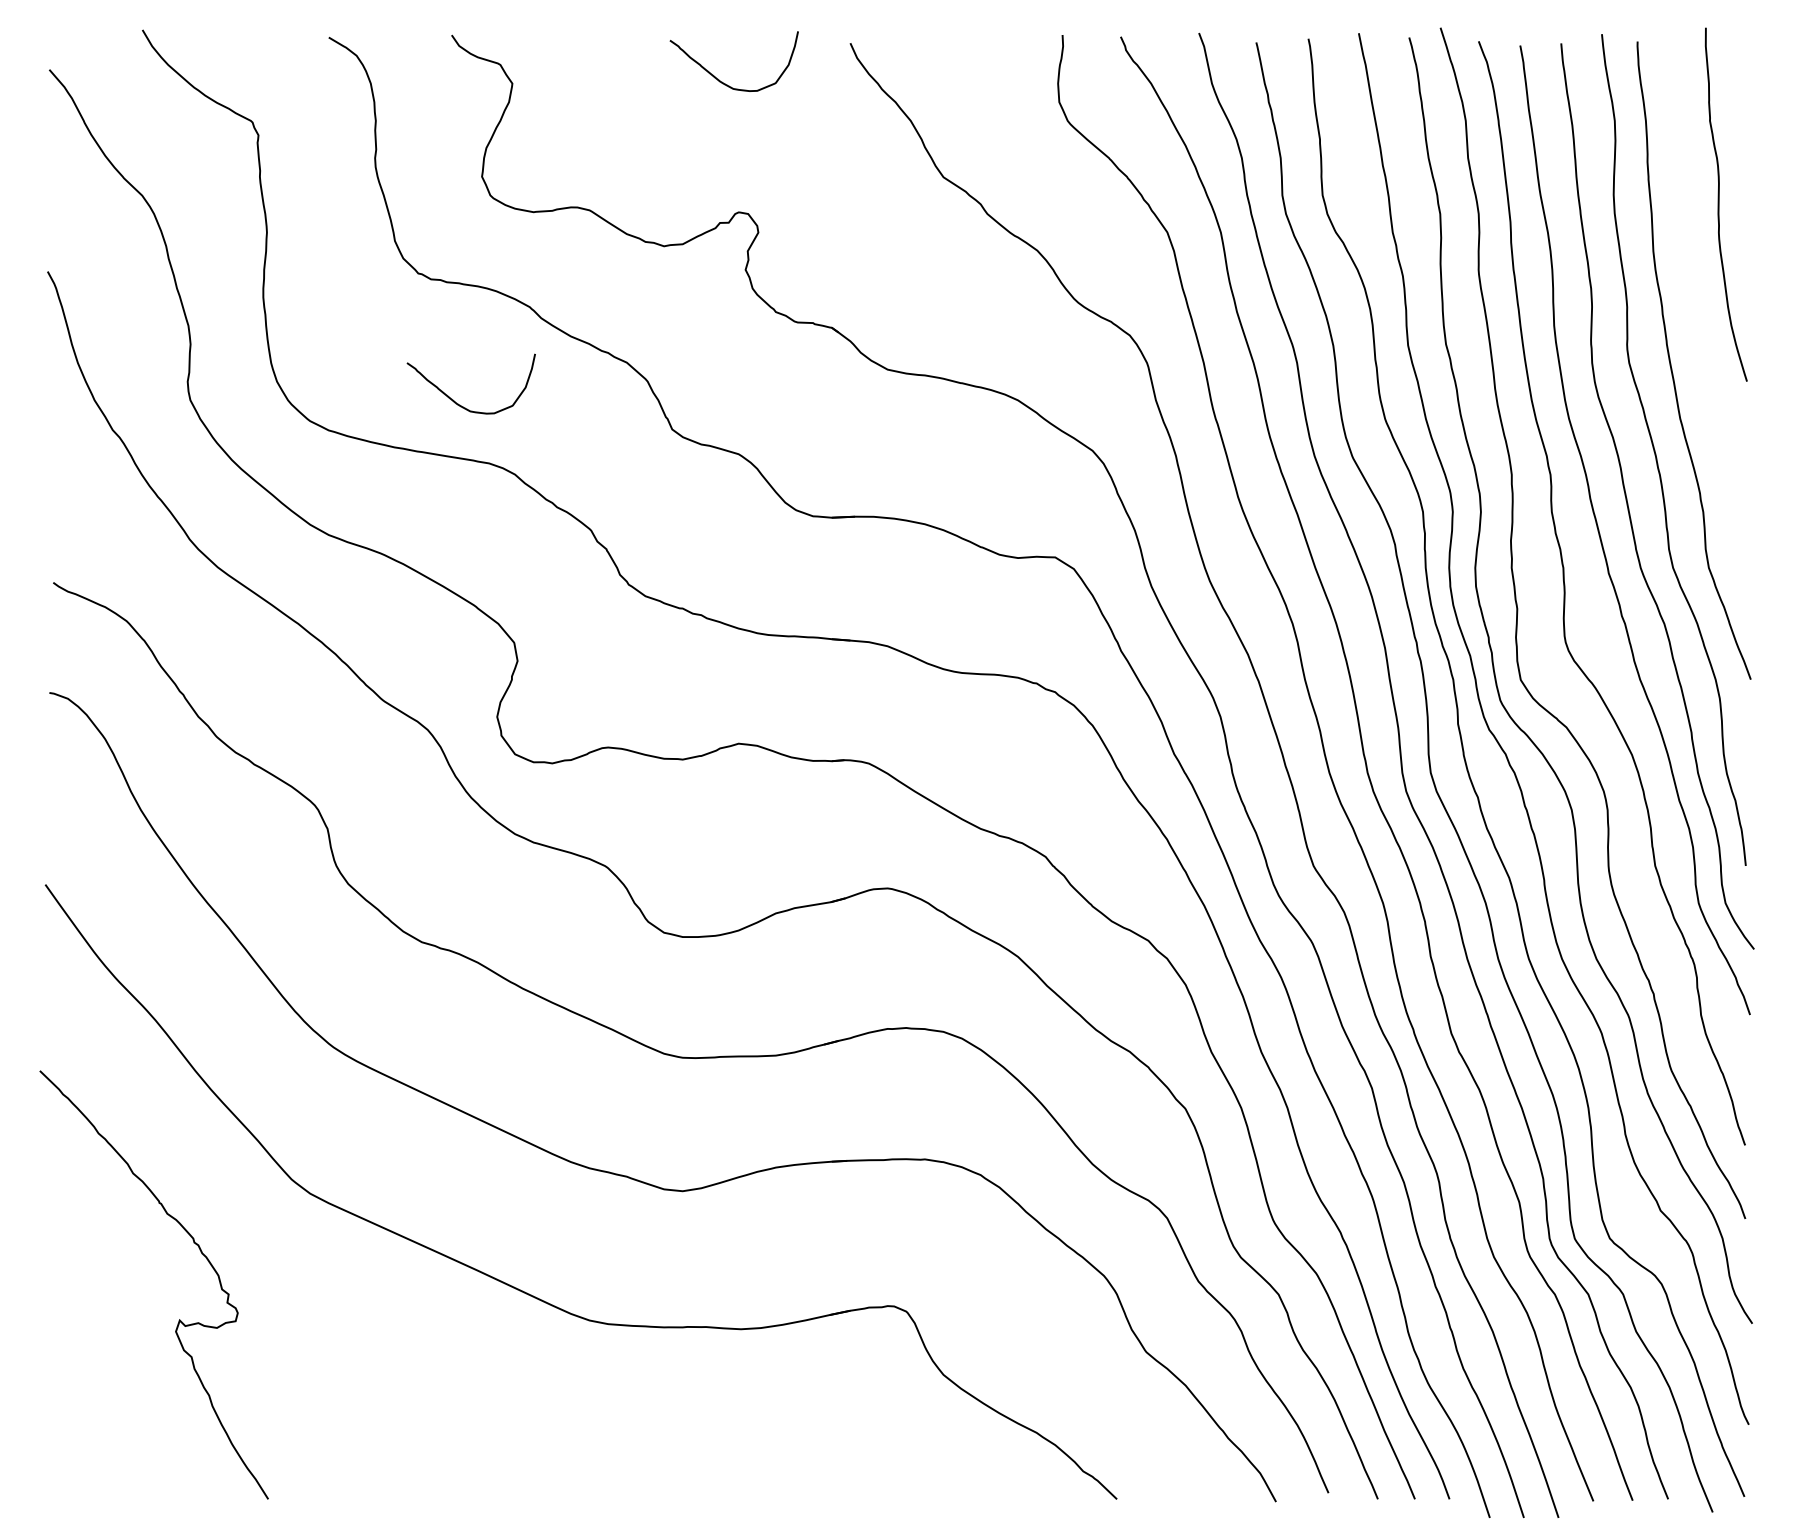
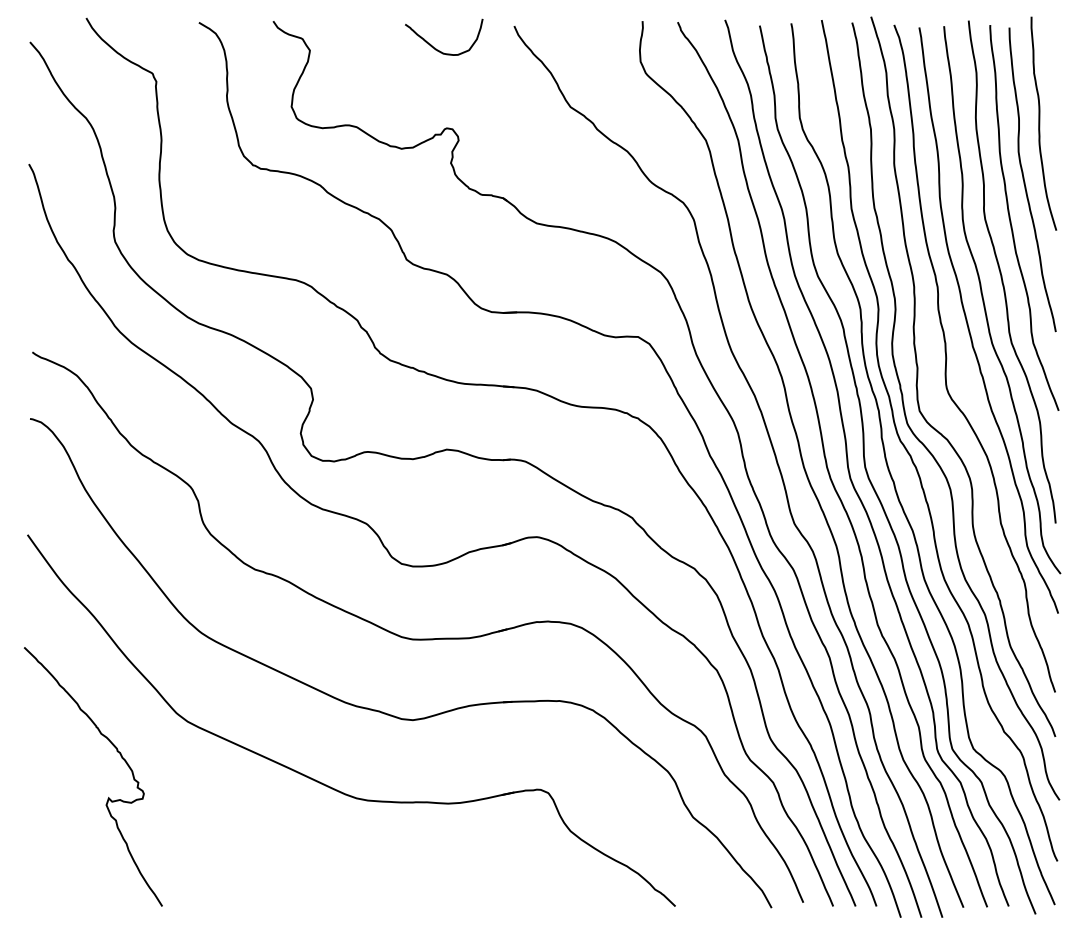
curve: (1695, 300) -> (1025, 181), added
curve: (462, 404) -> (279, 244), removed

